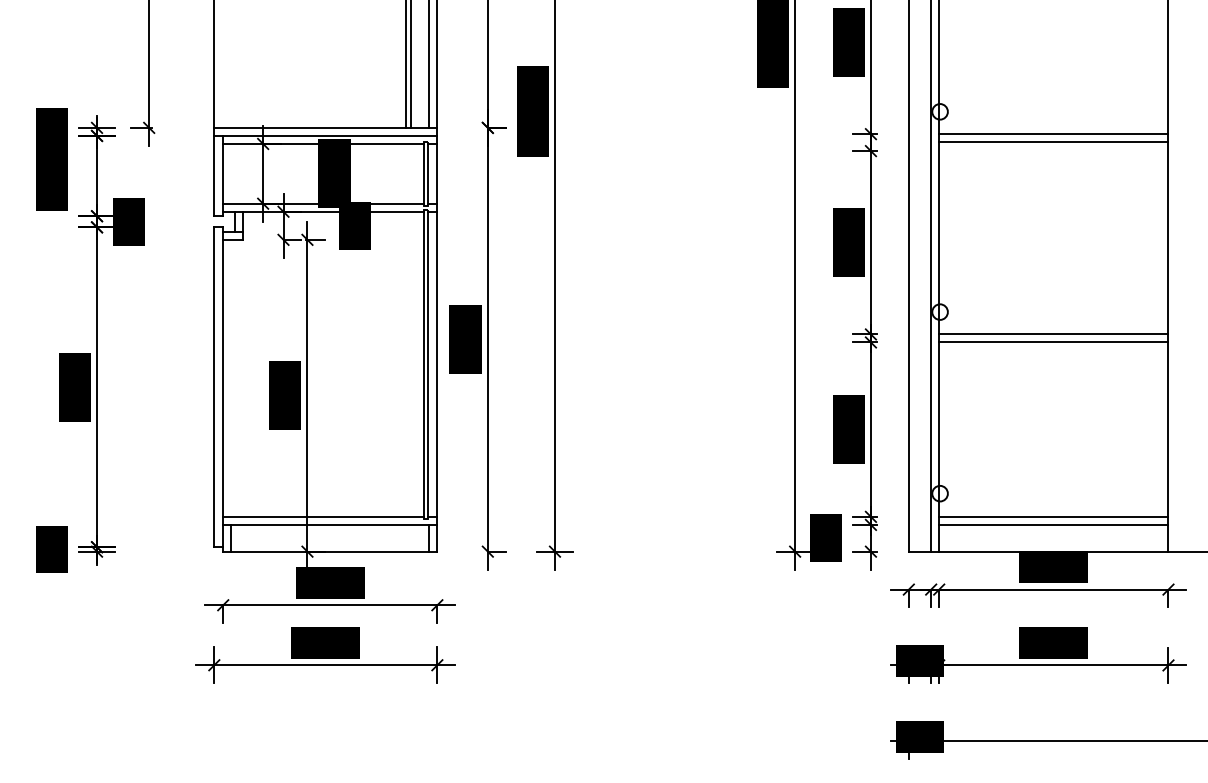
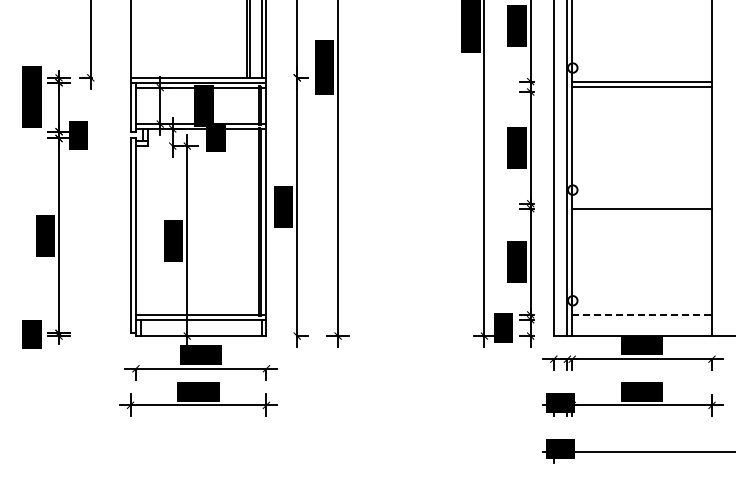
line: (1054, 334) -> (642, 203), removed
line: (1054, 516) -> (642, 314), solid -> dashed
line: (1054, 524) -> (642, 319), removed

